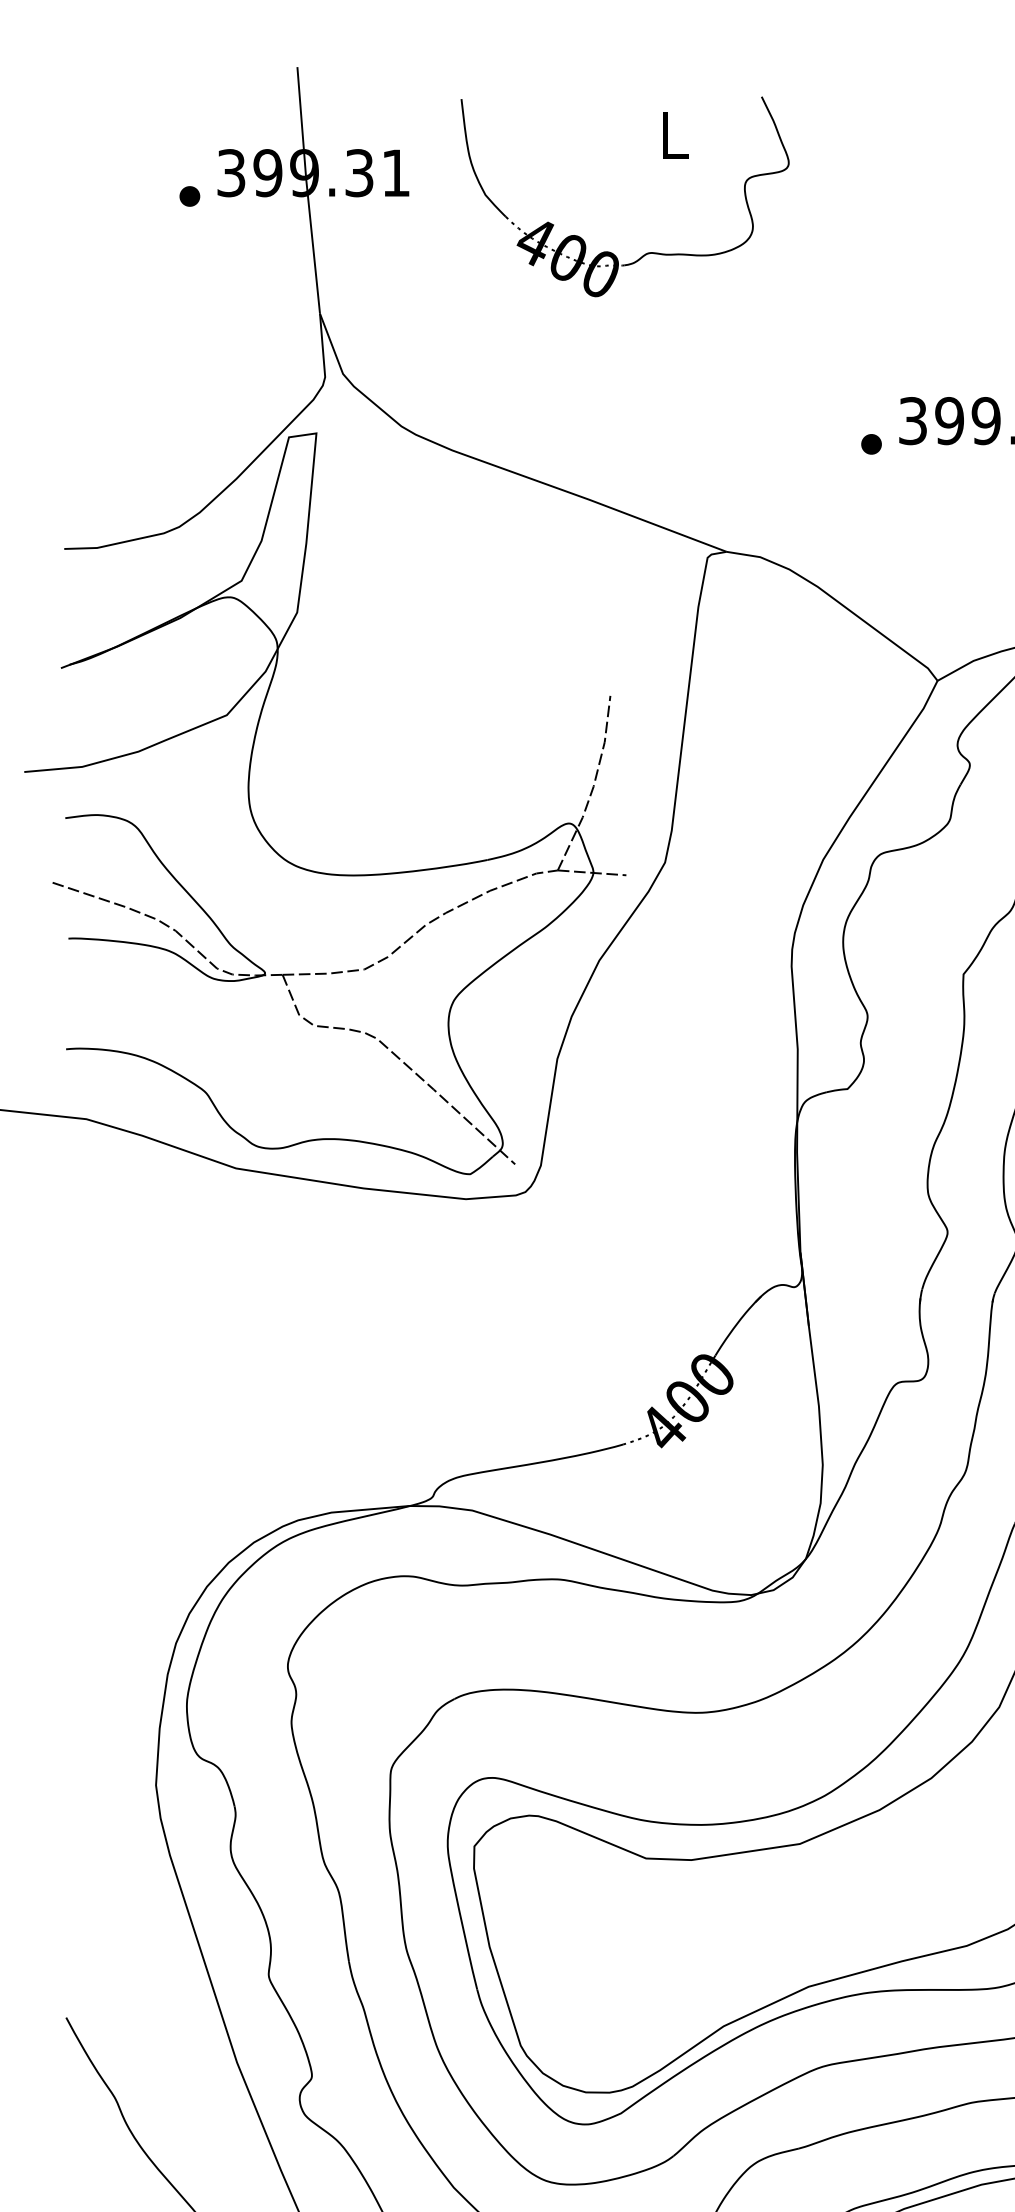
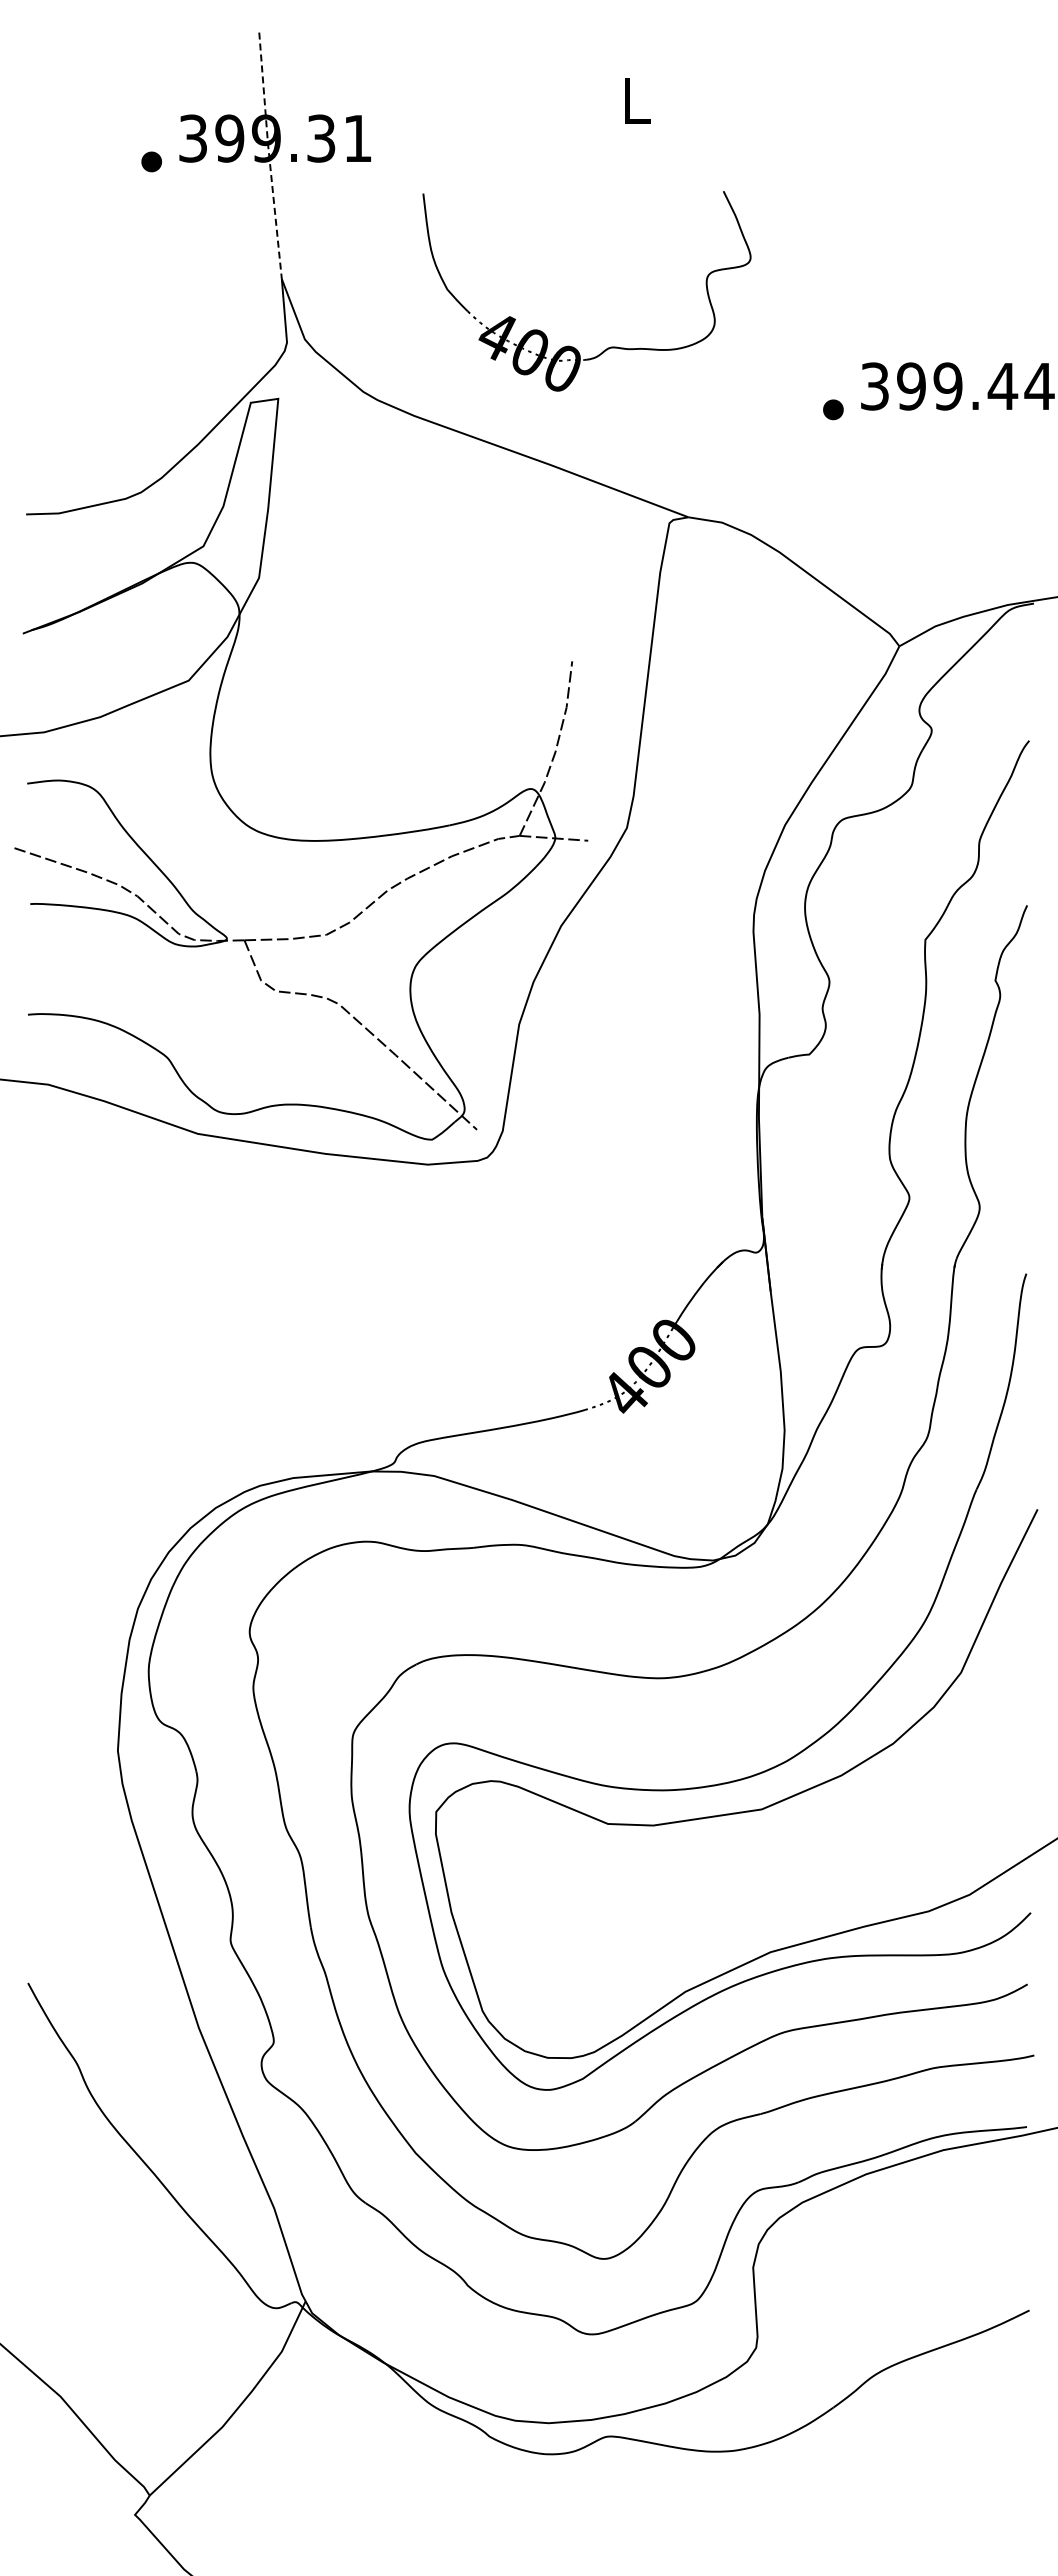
line: (307, 190) -> (269, 155), solid -> dashed
part: (607, 251) -> (569, 345), moved

